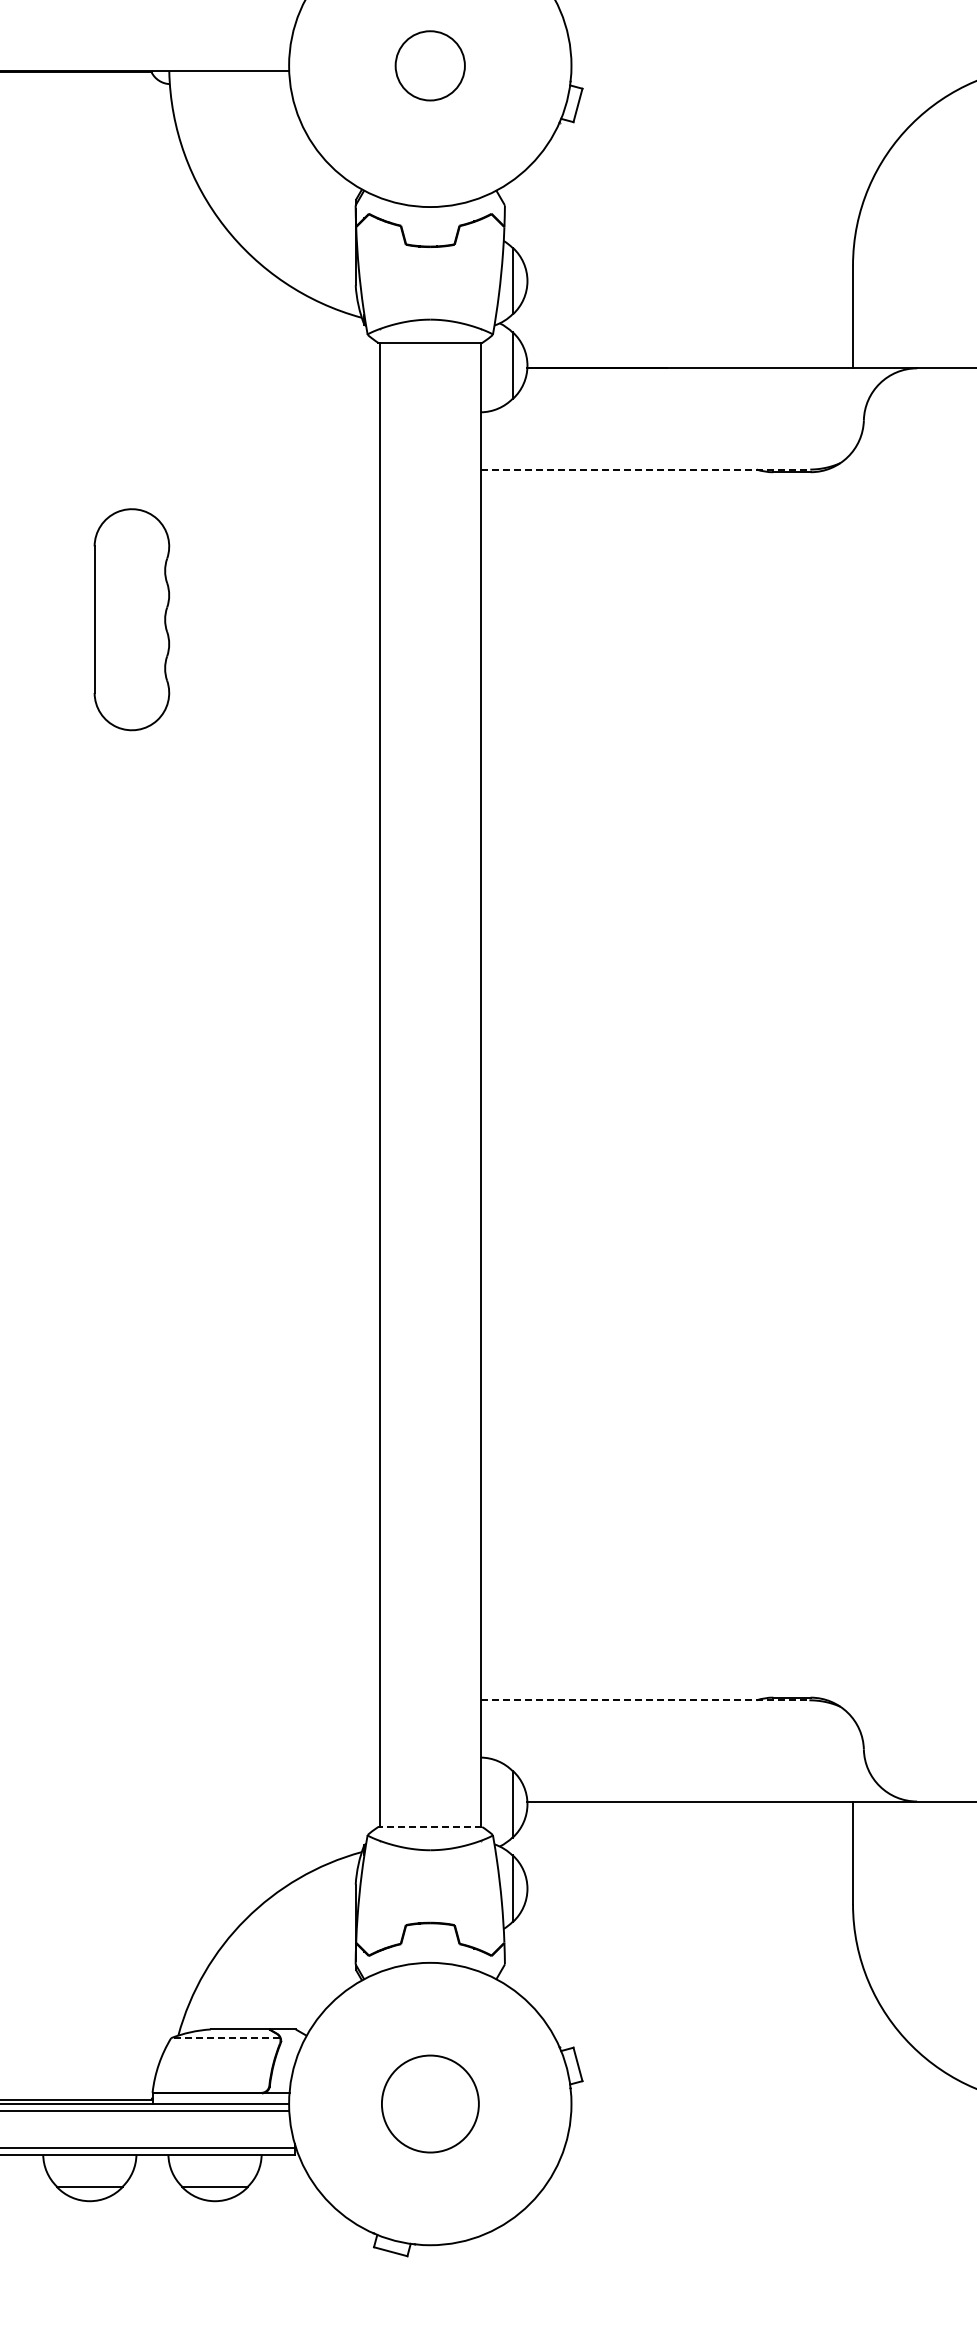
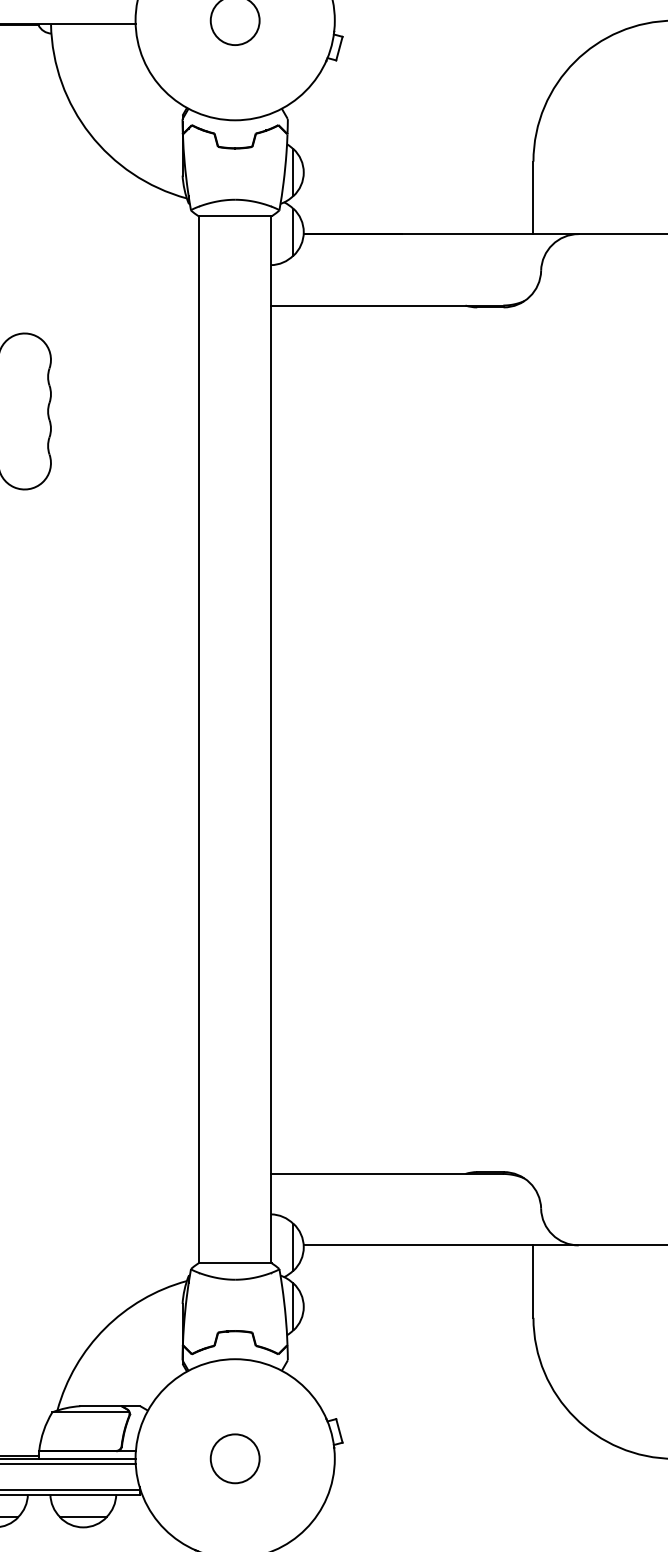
line: (645, 469) -> (387, 305), dashed -> solid
line: (645, 1700) -> (387, 1174), dashed -> solid
line: (430, 1826) -> (235, 1262), dashed -> solid
line: (225, 2038) -> (90, 1412), dashed -> solid
circle: (429, 2103) -> (234, 1458), size x0.71

